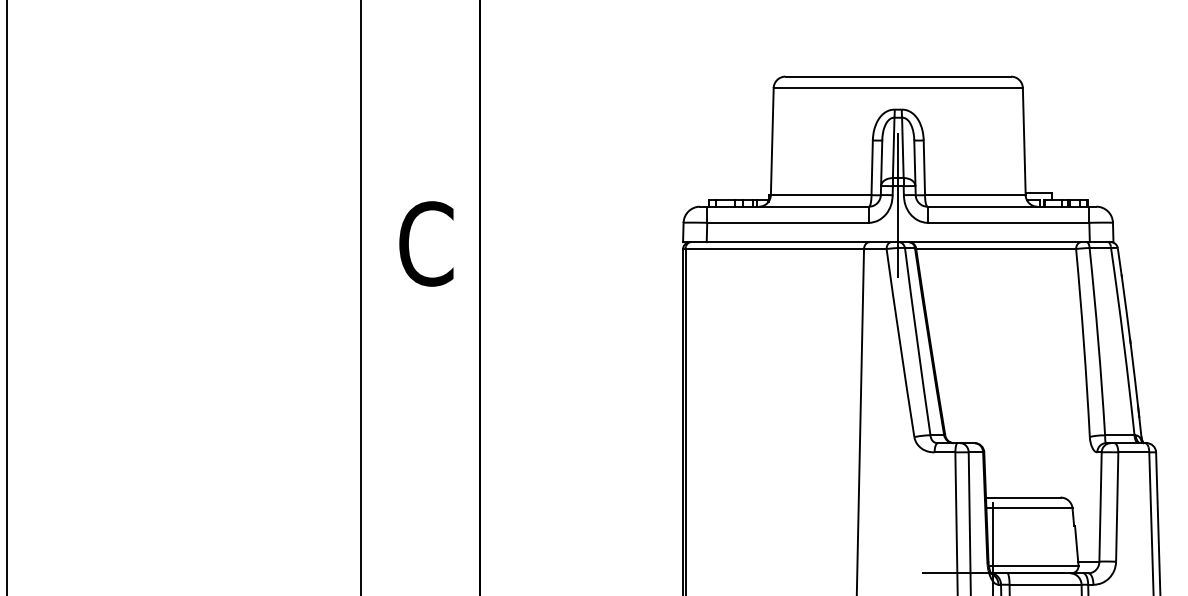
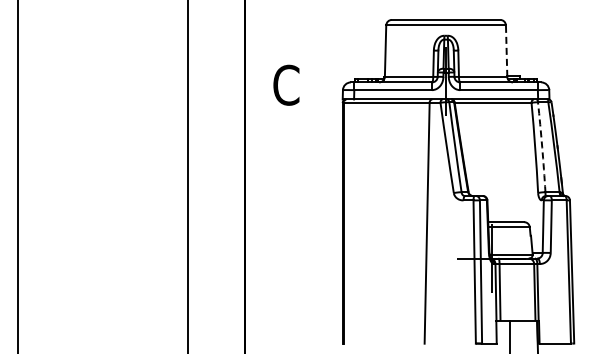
line: (1023, 142) -> (506, 51), solid -> dashed
text: (426, 242) -> (286, 84), moved
arc: (1098, 342) -> (542, 147), solid -> dashed

